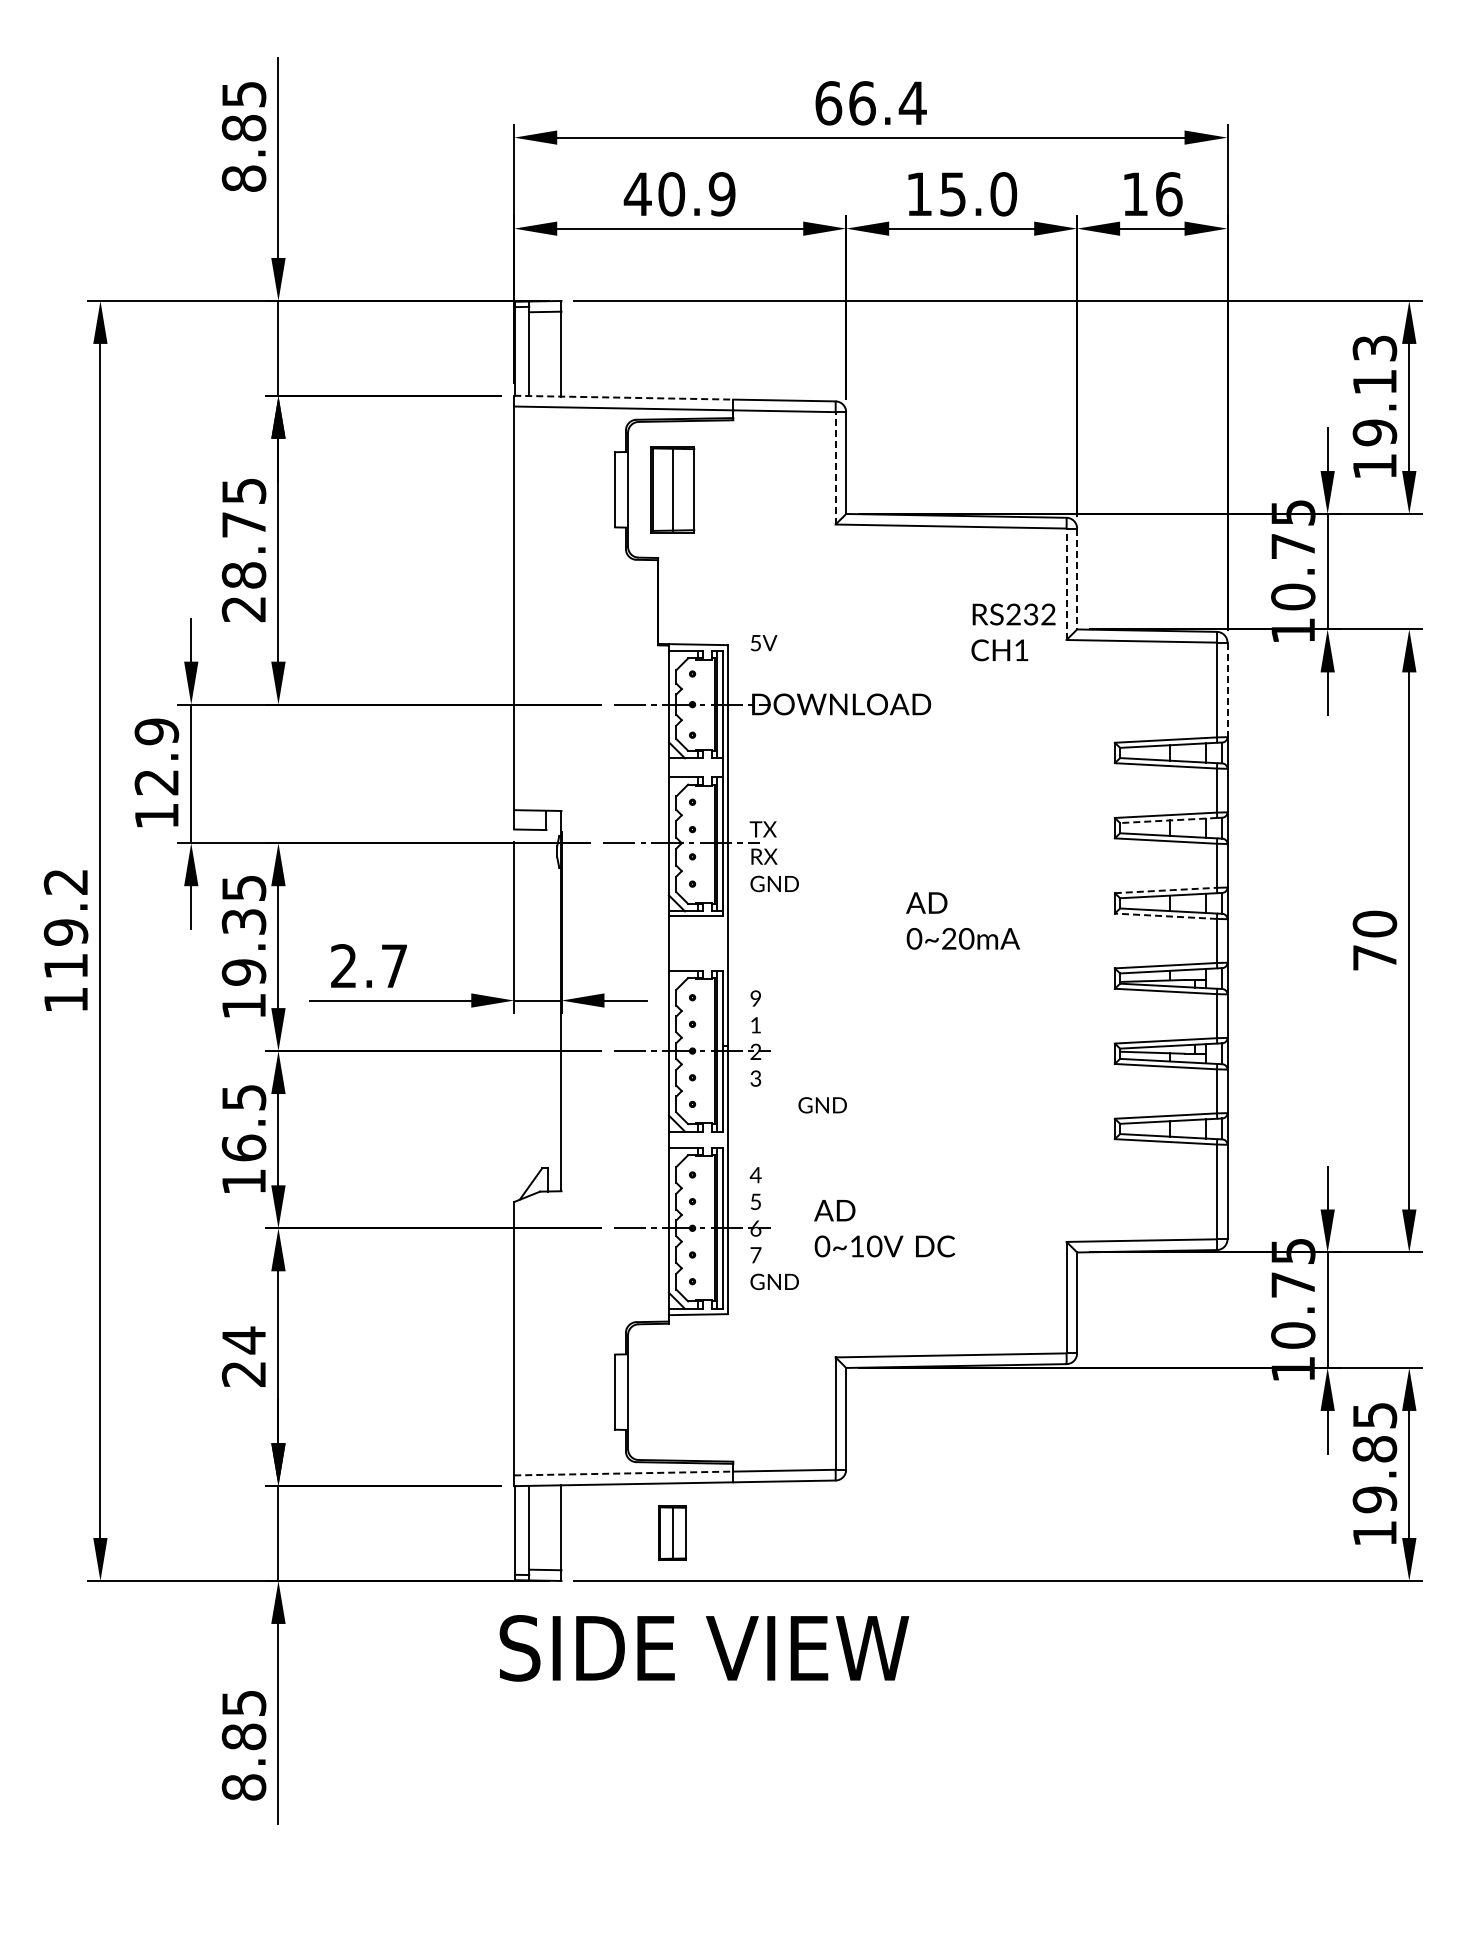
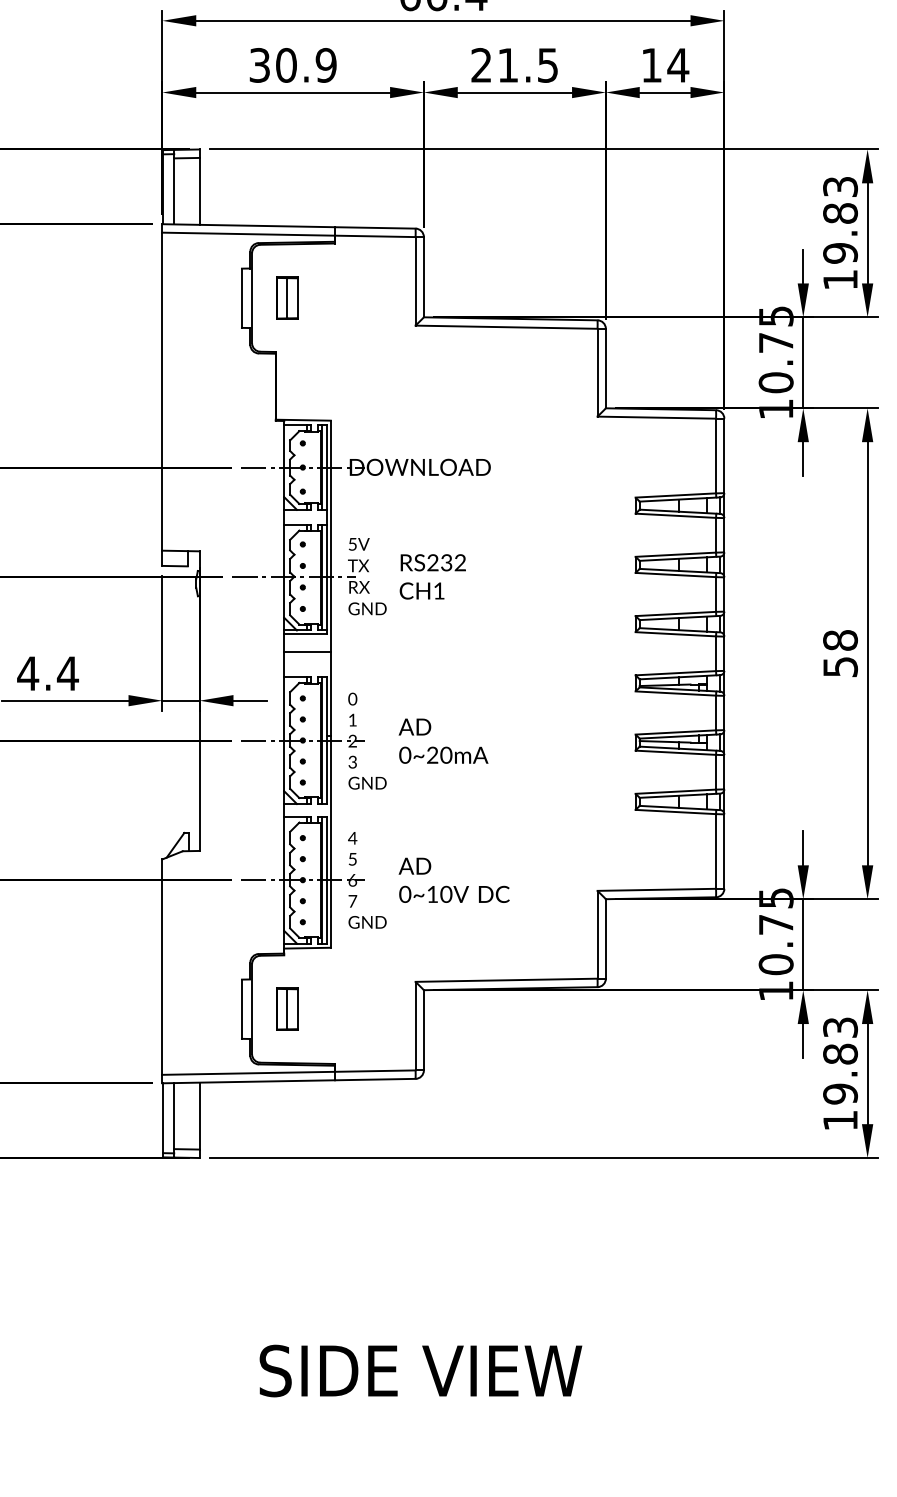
text: (637, 194) -> (259, 65), 40.9 -> 30.9
text: (961, 194) -> (514, 65), 15.0 -> 21.5
text: (1169, 194) -> (678, 65), 16 -> 14
text: (1374, 382) -> (840, 213), 19.13 -> 19.83
line: (623, 397) -> (248, 225), dashed -> solid
line: (835, 467) -> (415, 280), dashed -> solid
part: (672, 489) -> (287, 298), size x0.62
line: (1077, 579) -> (606, 368), dashed -> solid
line: (1066, 584) -> (597, 372), dashed -> solid
text: (1013, 632) -> (432, 576), moved
text: (763, 643) -> (358, 544), moved
line: (1227, 690) -> (724, 456), dashed -> solid
line: (1168, 820) -> (677, 558), dashed -> solid
line: (1166, 890) -> (676, 613), dashed -> solid
line: (1165, 916) -> (675, 634), dashed -> solid
text: (962, 920) -> (443, 740), moved
line: (697, 938) -> (306, 651), added
text: (1374, 940) -> (840, 653), 70 -> 58
text: (368, 965) -> (47, 673), 2.7 -> 4.4
text: (755, 998) -> (352, 699), 9 -> 0
text: (822, 1105) -> (367, 783), moved
text: (1374, 1415) -> (840, 1027), 19.85 -> 19.83
line: (623, 1473) -> (248, 1073), dashed -> solid
part: (672, 1532) -> (287, 1008), moved
text: (704, 1648) -> (421, 1371), moved

